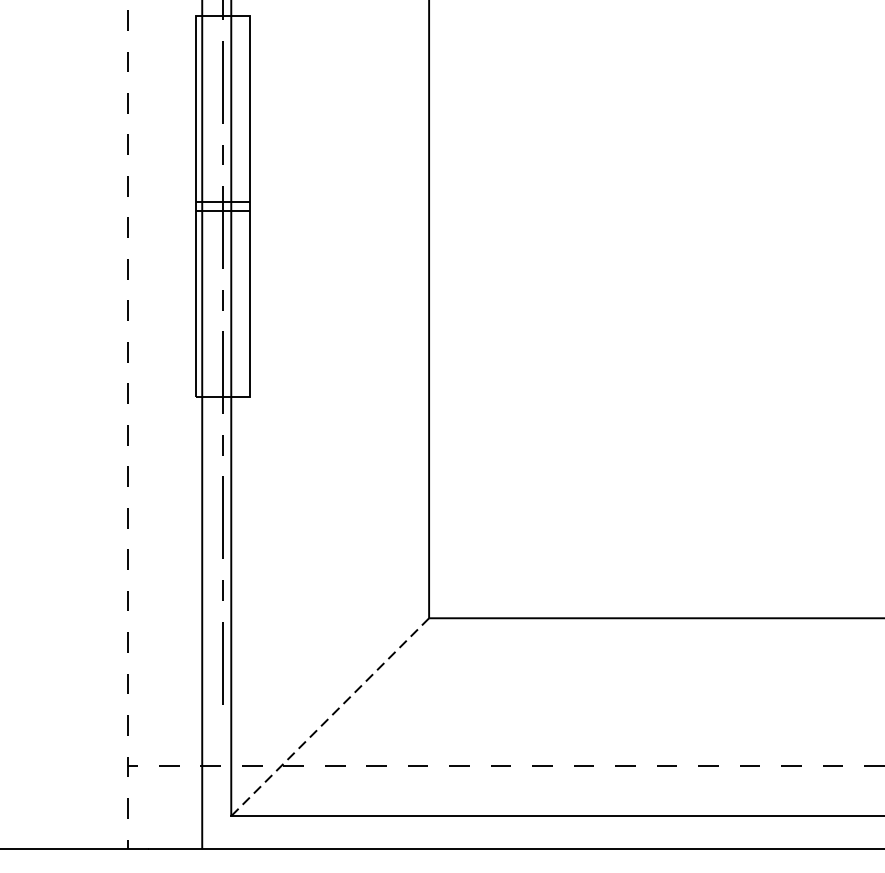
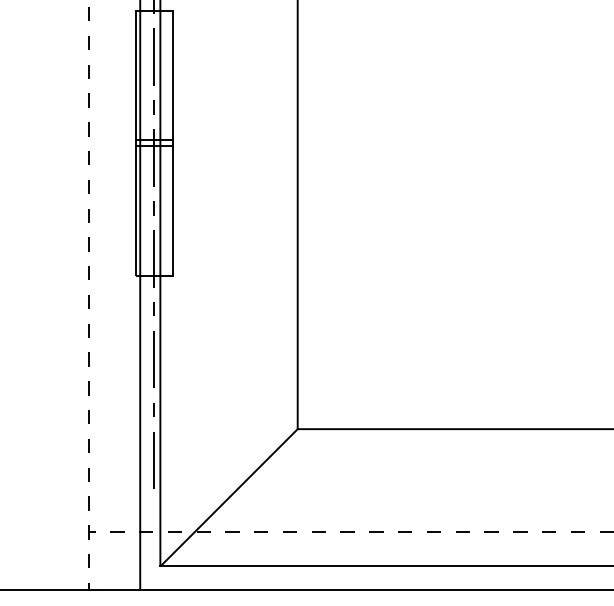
line: (329, 718) -> (228, 498), dashed -> solid

